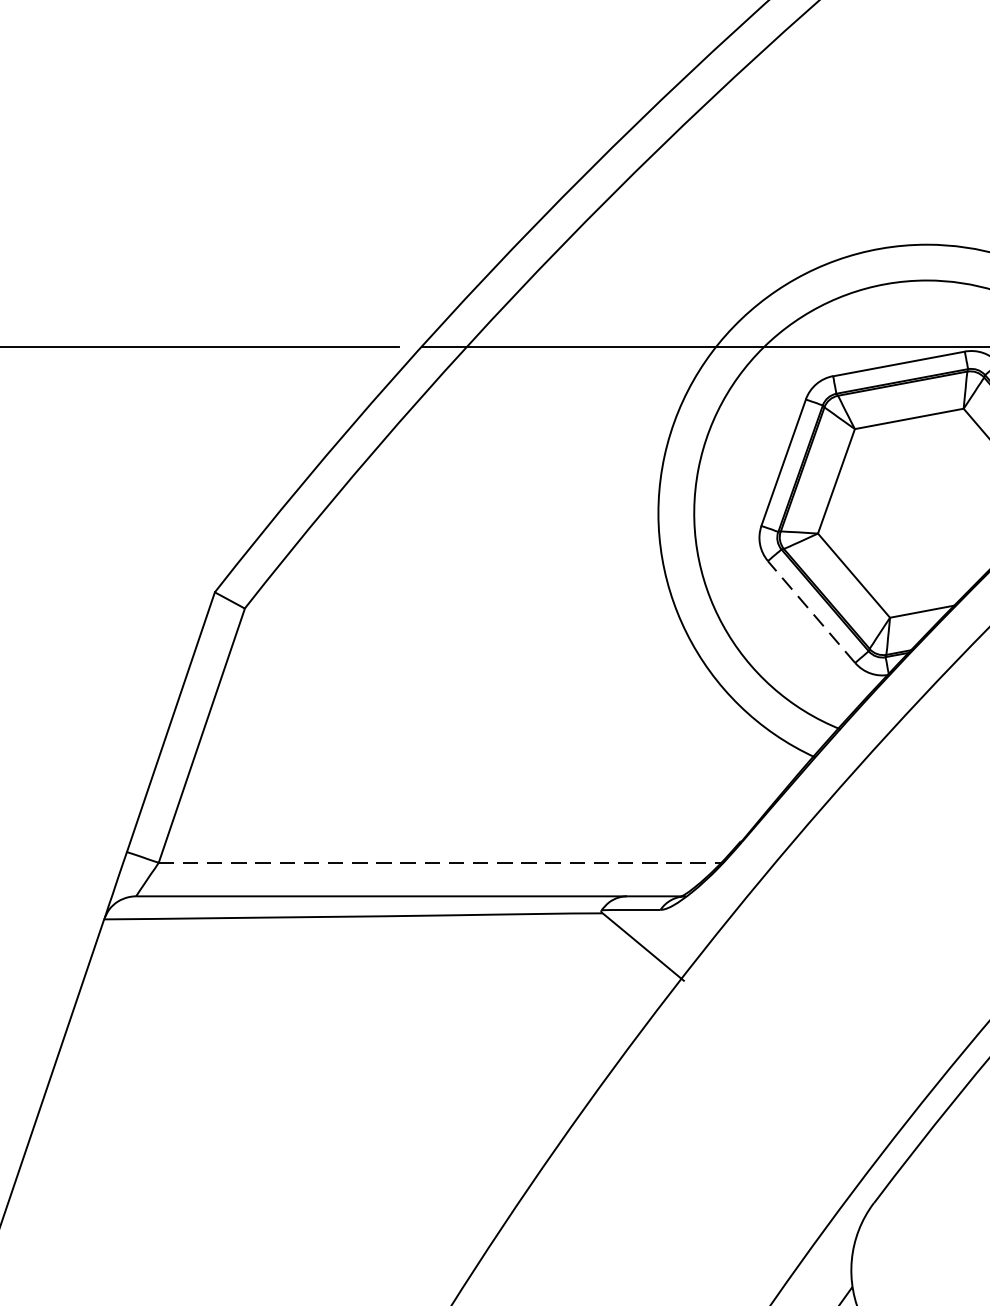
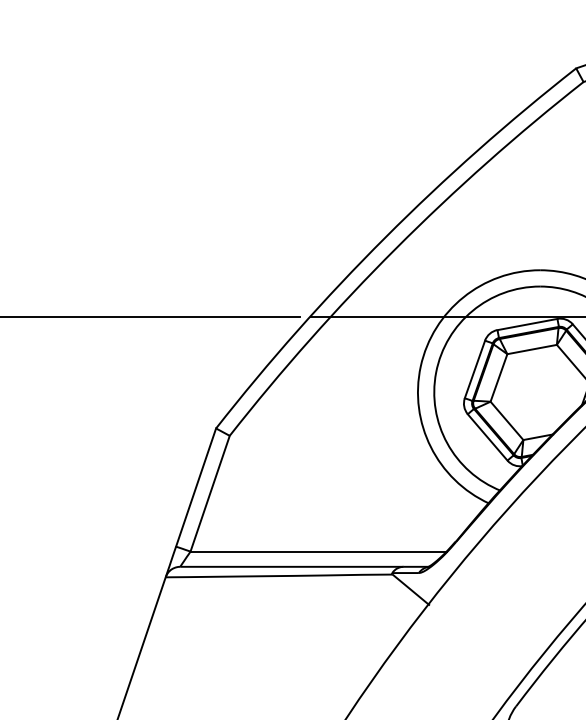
line: (811, 612) -> (487, 437), dashed -> solid
line: (442, 862) -> (319, 551), dashed -> solid

